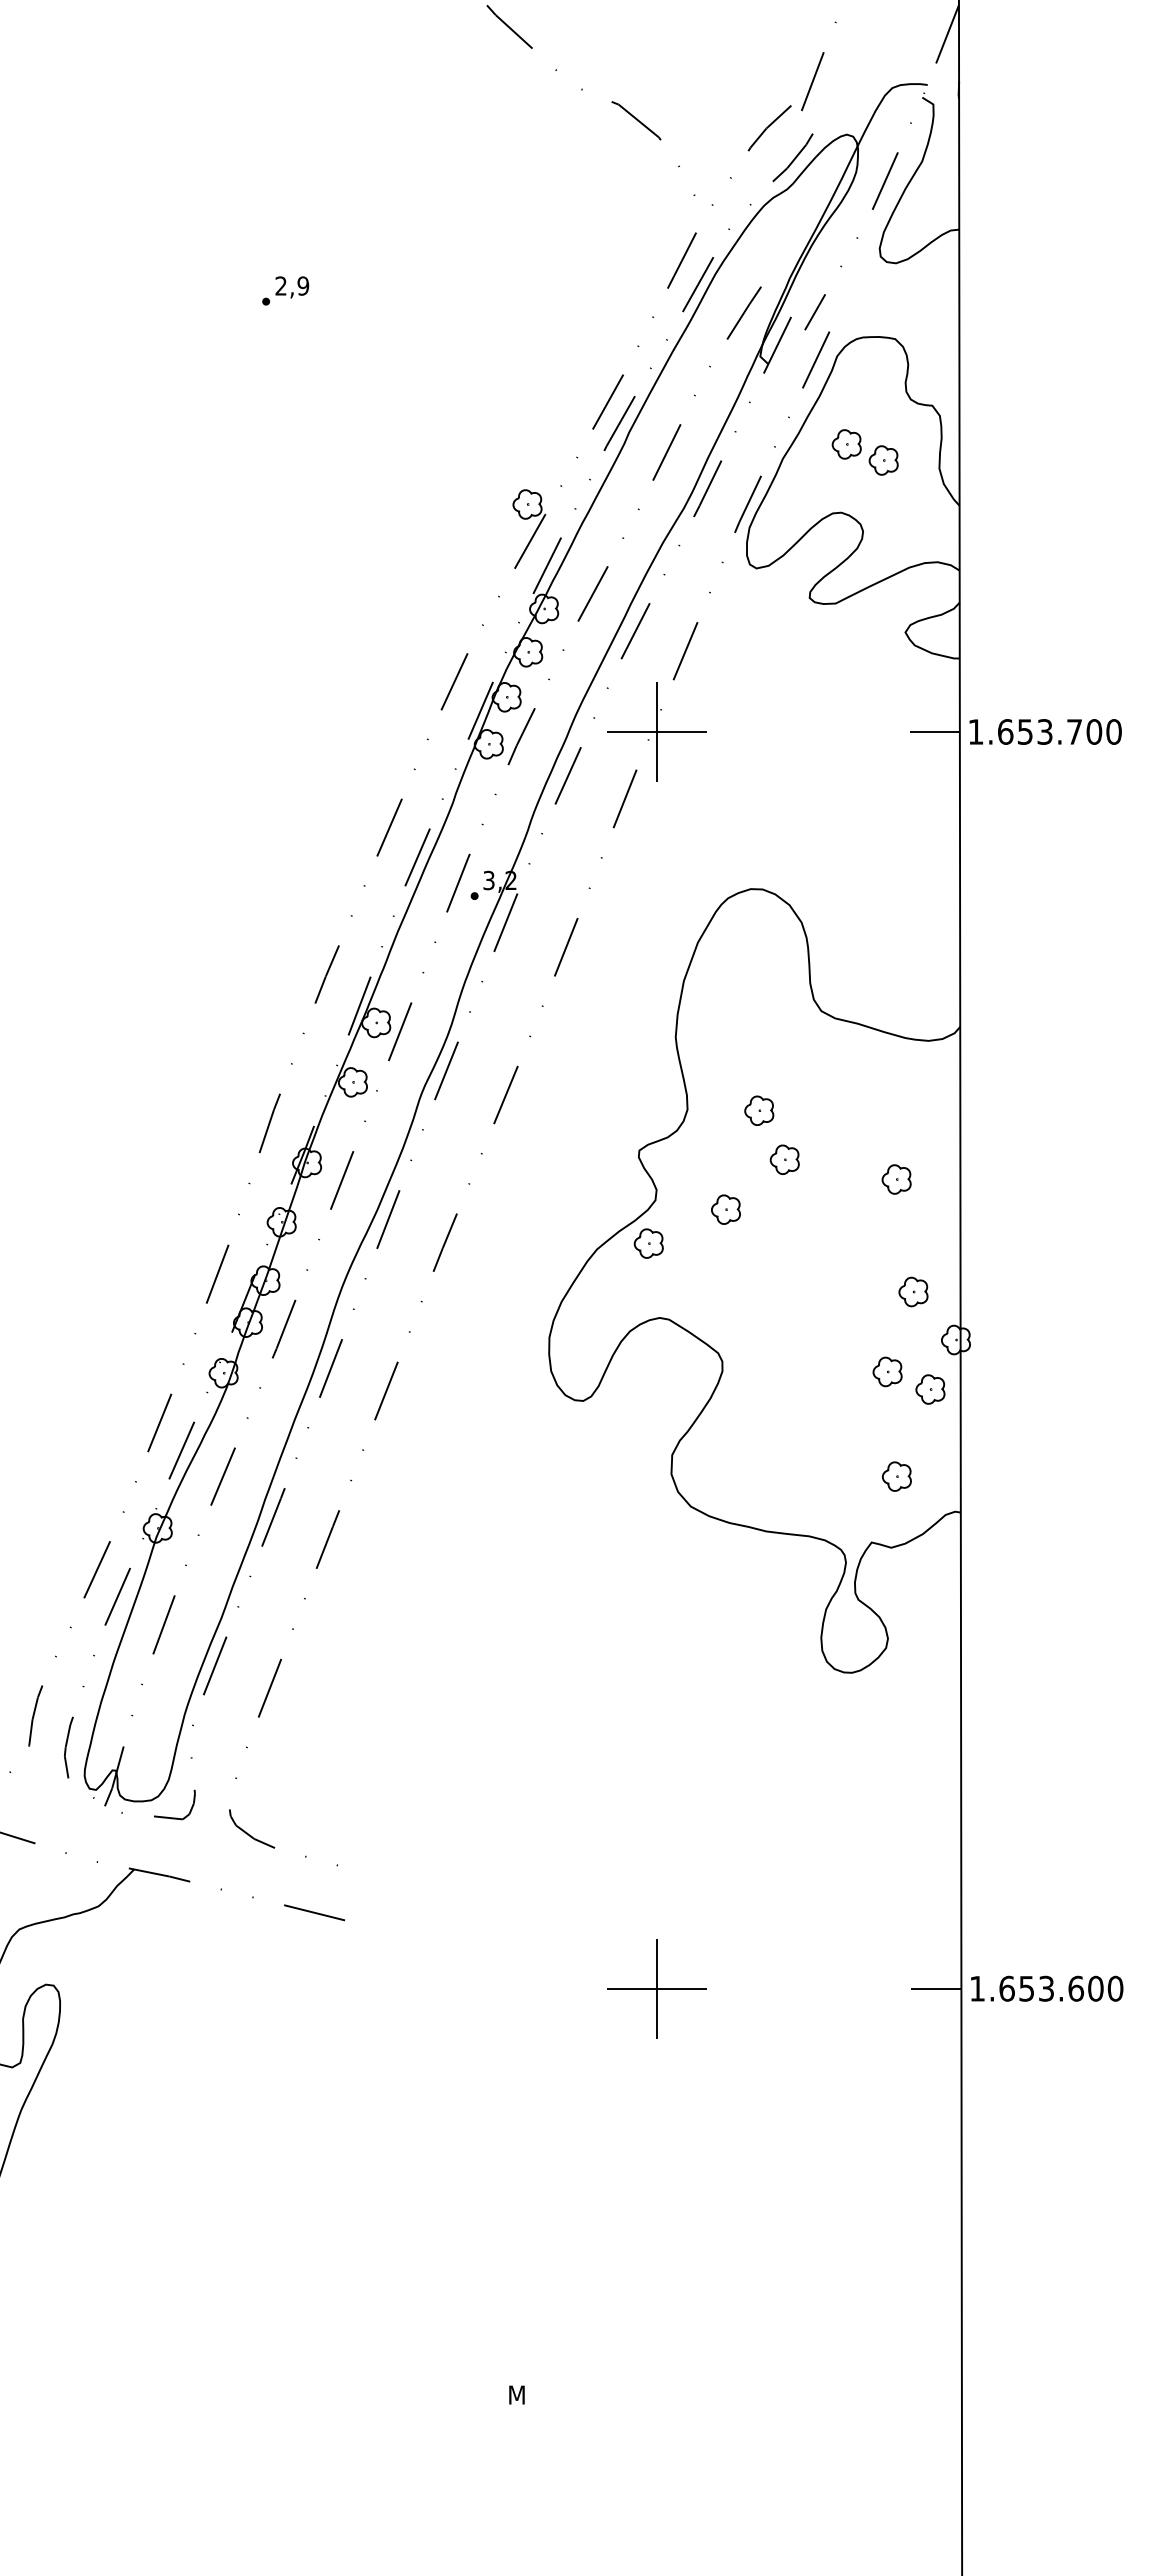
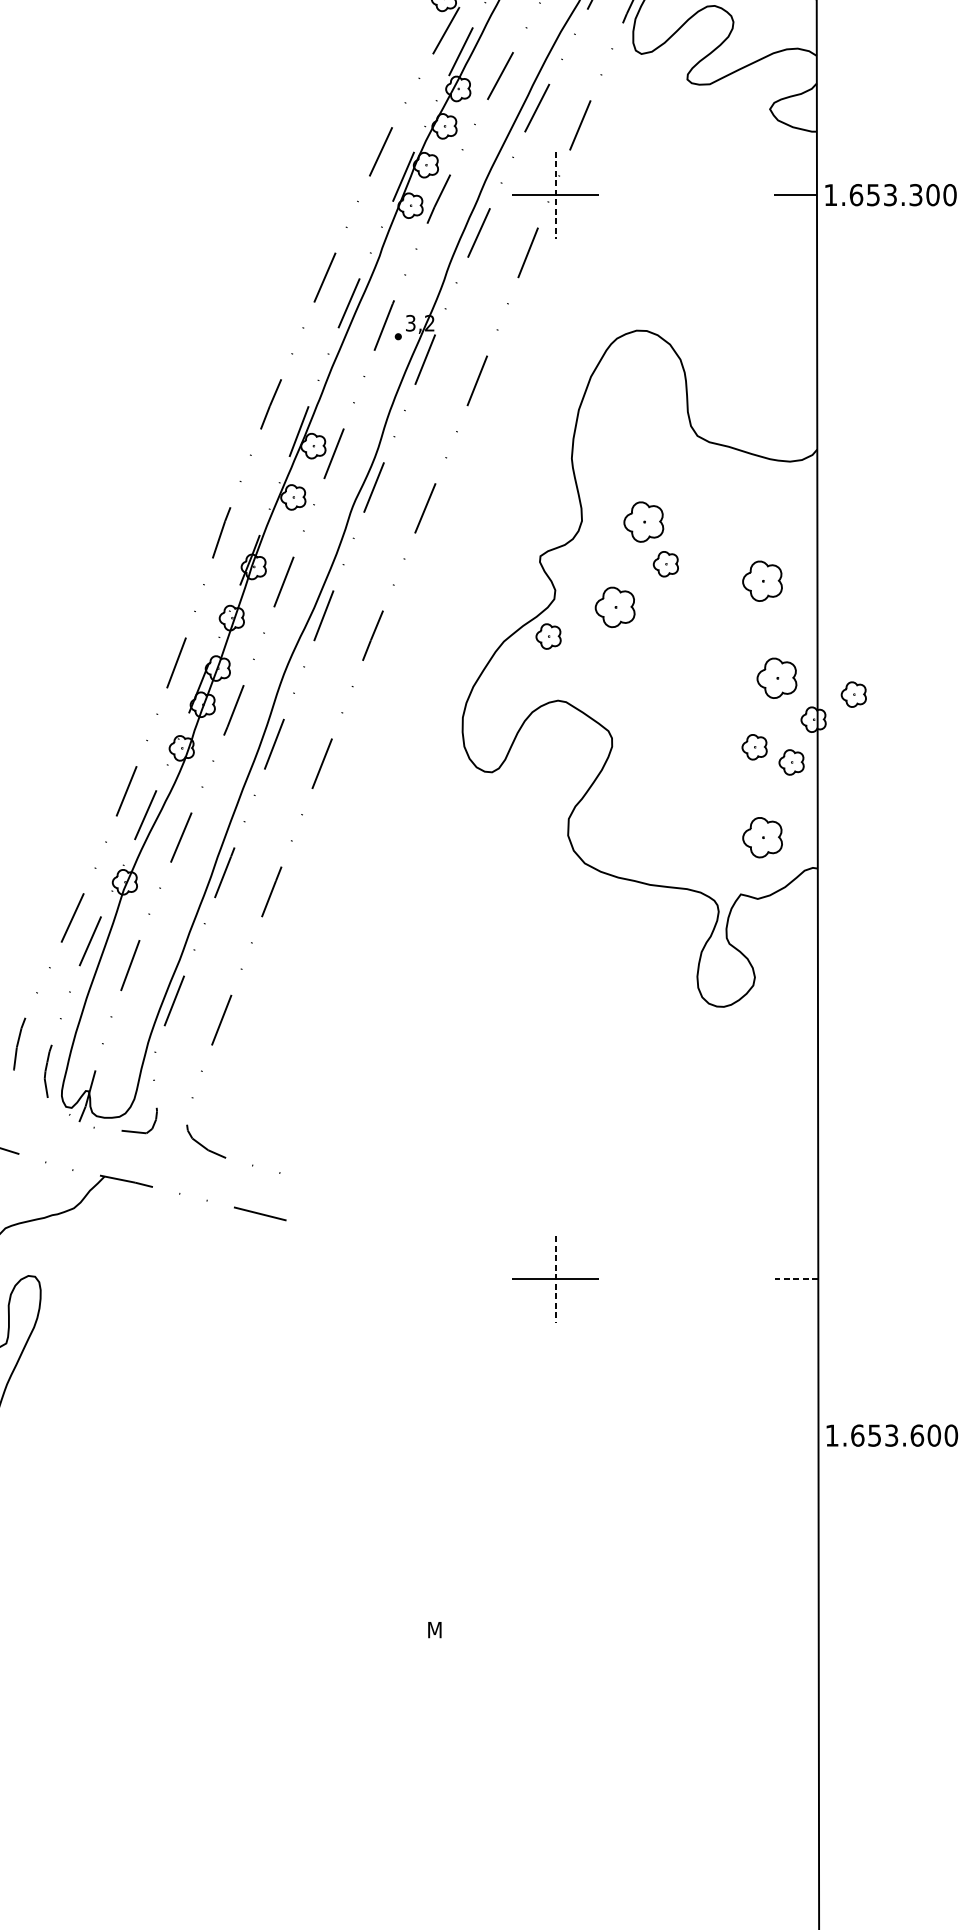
text: (1074, 731) -> (915, 194), 1.653.700 -> 1.653.300
line: (657, 732) -> (556, 195), solid -> dashed
part: (759, 1110) -> (644, 521), size x1.6
part: (896, 1179) -> (762, 581), size x1.6
part: (725, 1209) -> (614, 607), size x1.6
part: (913, 1291) -> (776, 677), size x1.6
part: (1002, 1310) -> (853, 694), added
part: (896, 1476) -> (762, 837), size x1.6
line: (935, 1988) -> (795, 1279), solid -> dashed
text: (1047, 1988) -> (892, 1435), moved
line: (657, 1989) -> (556, 1280), solid -> dashed

